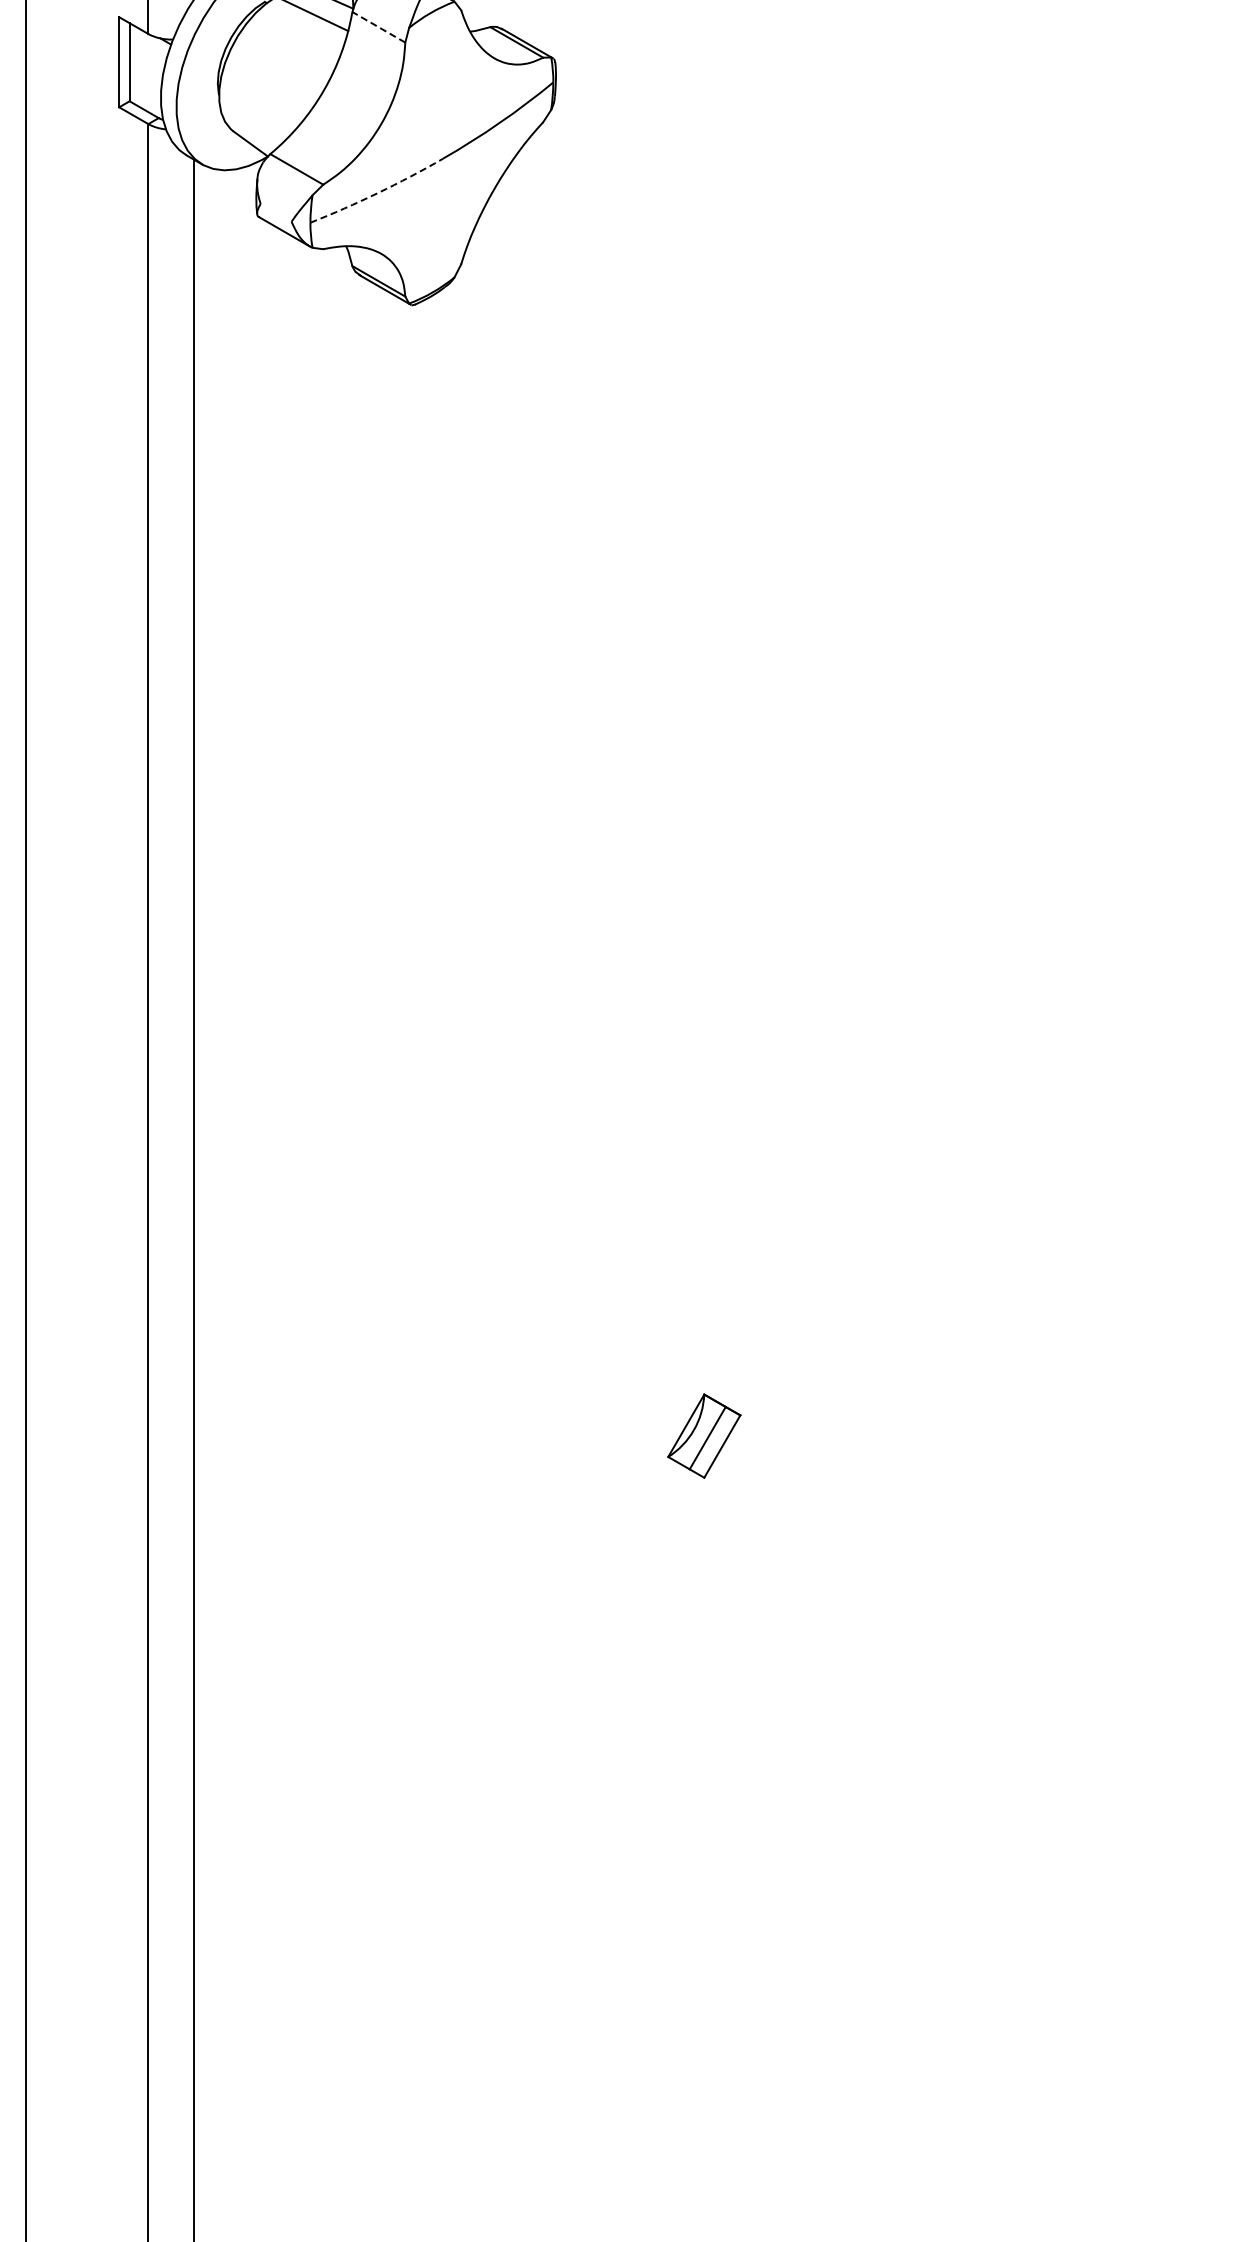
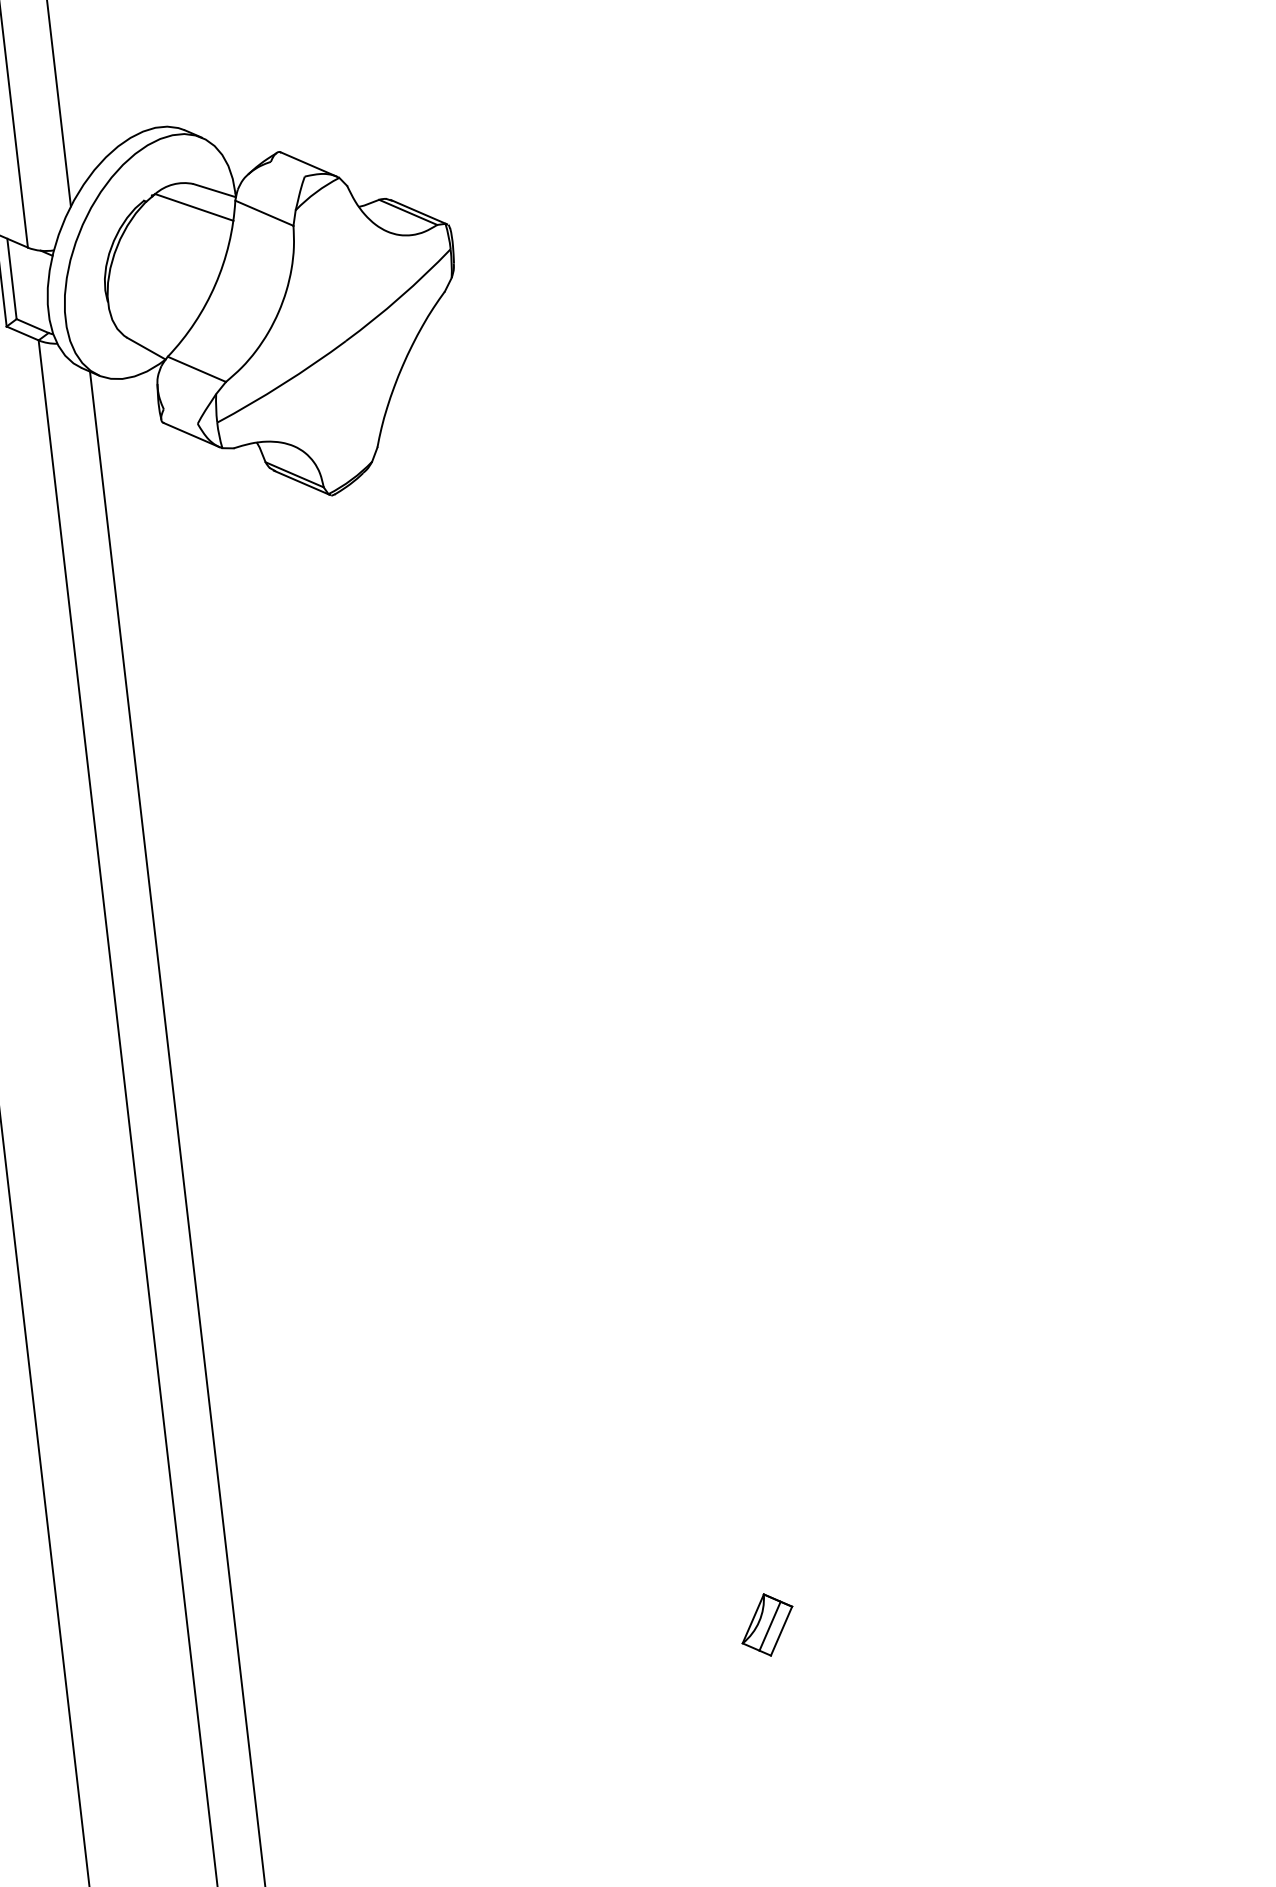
line: (378, 27) -> (264, 213), dashed -> solid
arc: (377, 193) -> (282, 384), dashed -> solid
part: (704, 1435) -> (767, 1624), size x0.71

